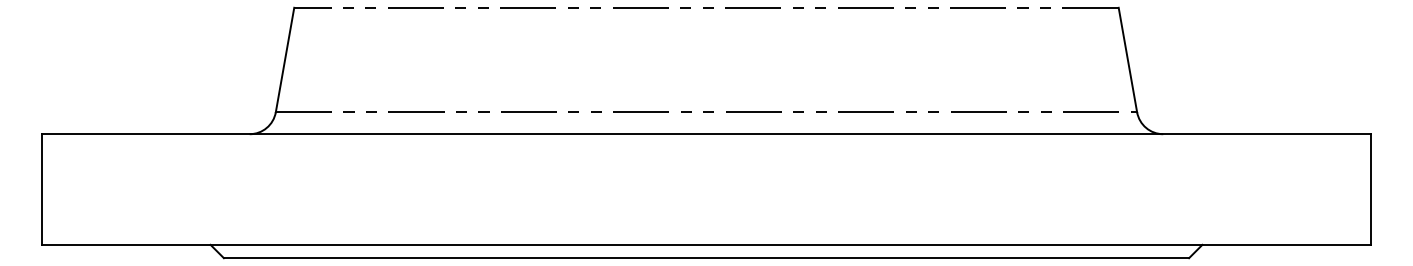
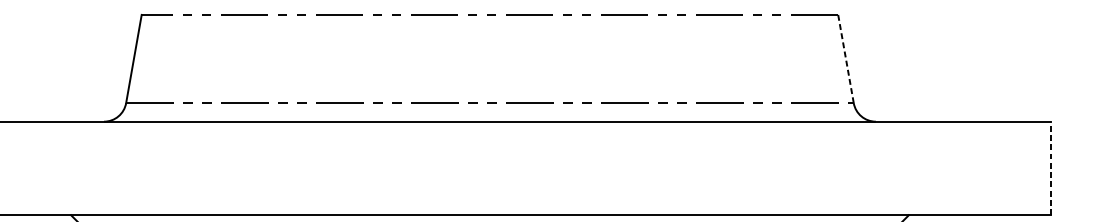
line: (1127, 59) -> (845, 58), solid -> dashed
line: (1370, 189) -> (1050, 168), solid -> dashed

